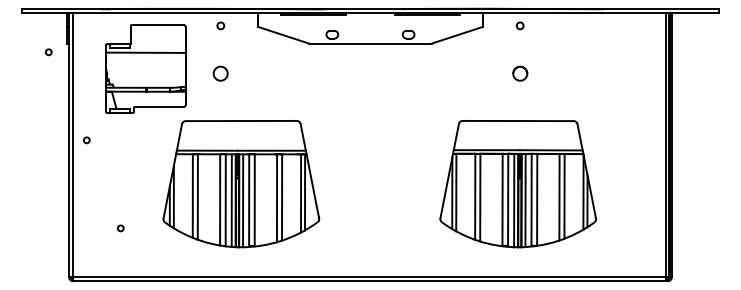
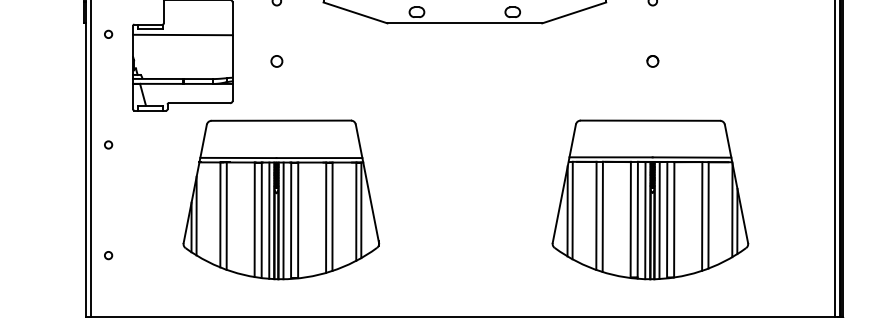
circle: (48, 52) -> (108, 34), moved
circle: (220, 73) -> (276, 61), size x0.62
part: (519, 73) -> (652, 61), size x0.62
part: (241, 184) -> (281, 200), moved
circle: (120, 228) -> (108, 255), moved

